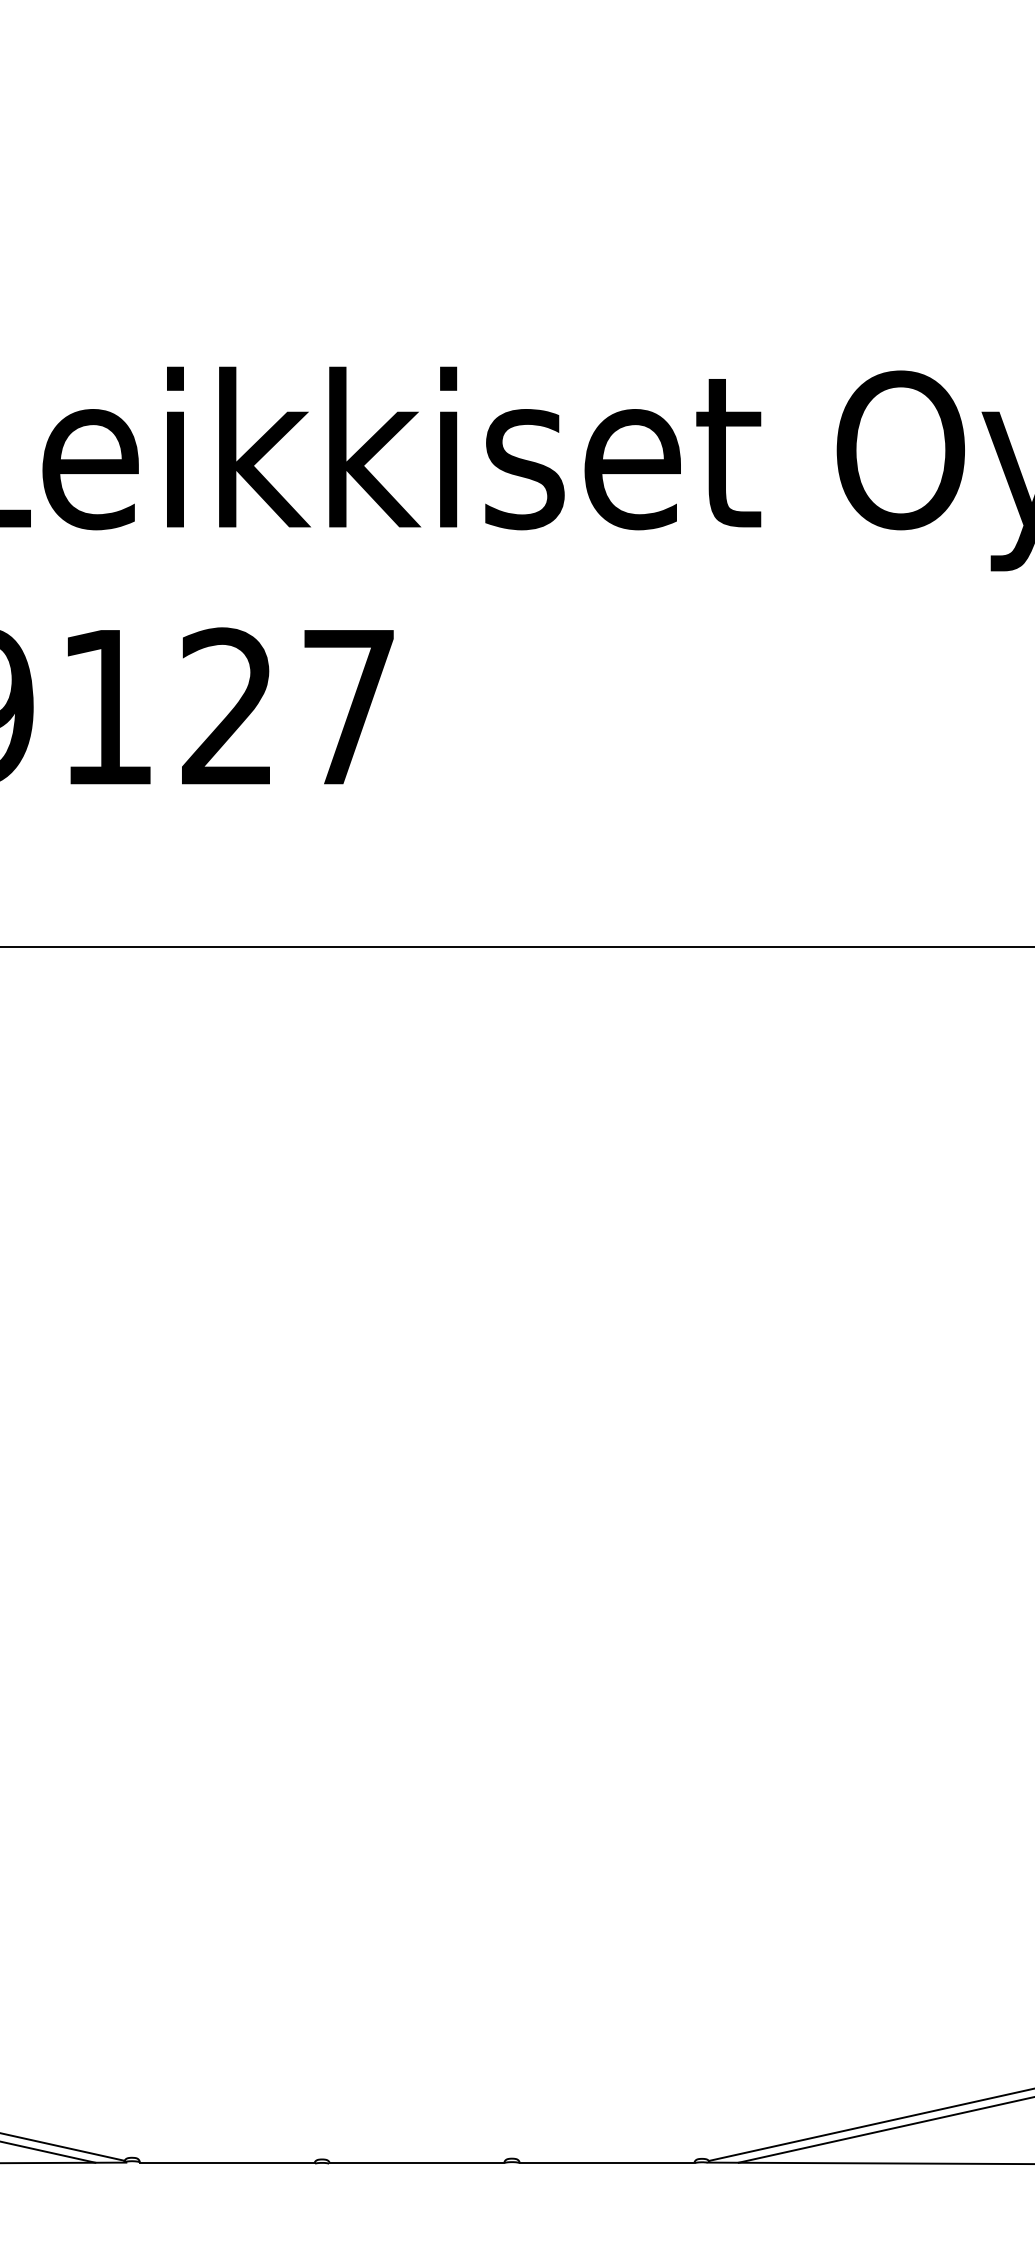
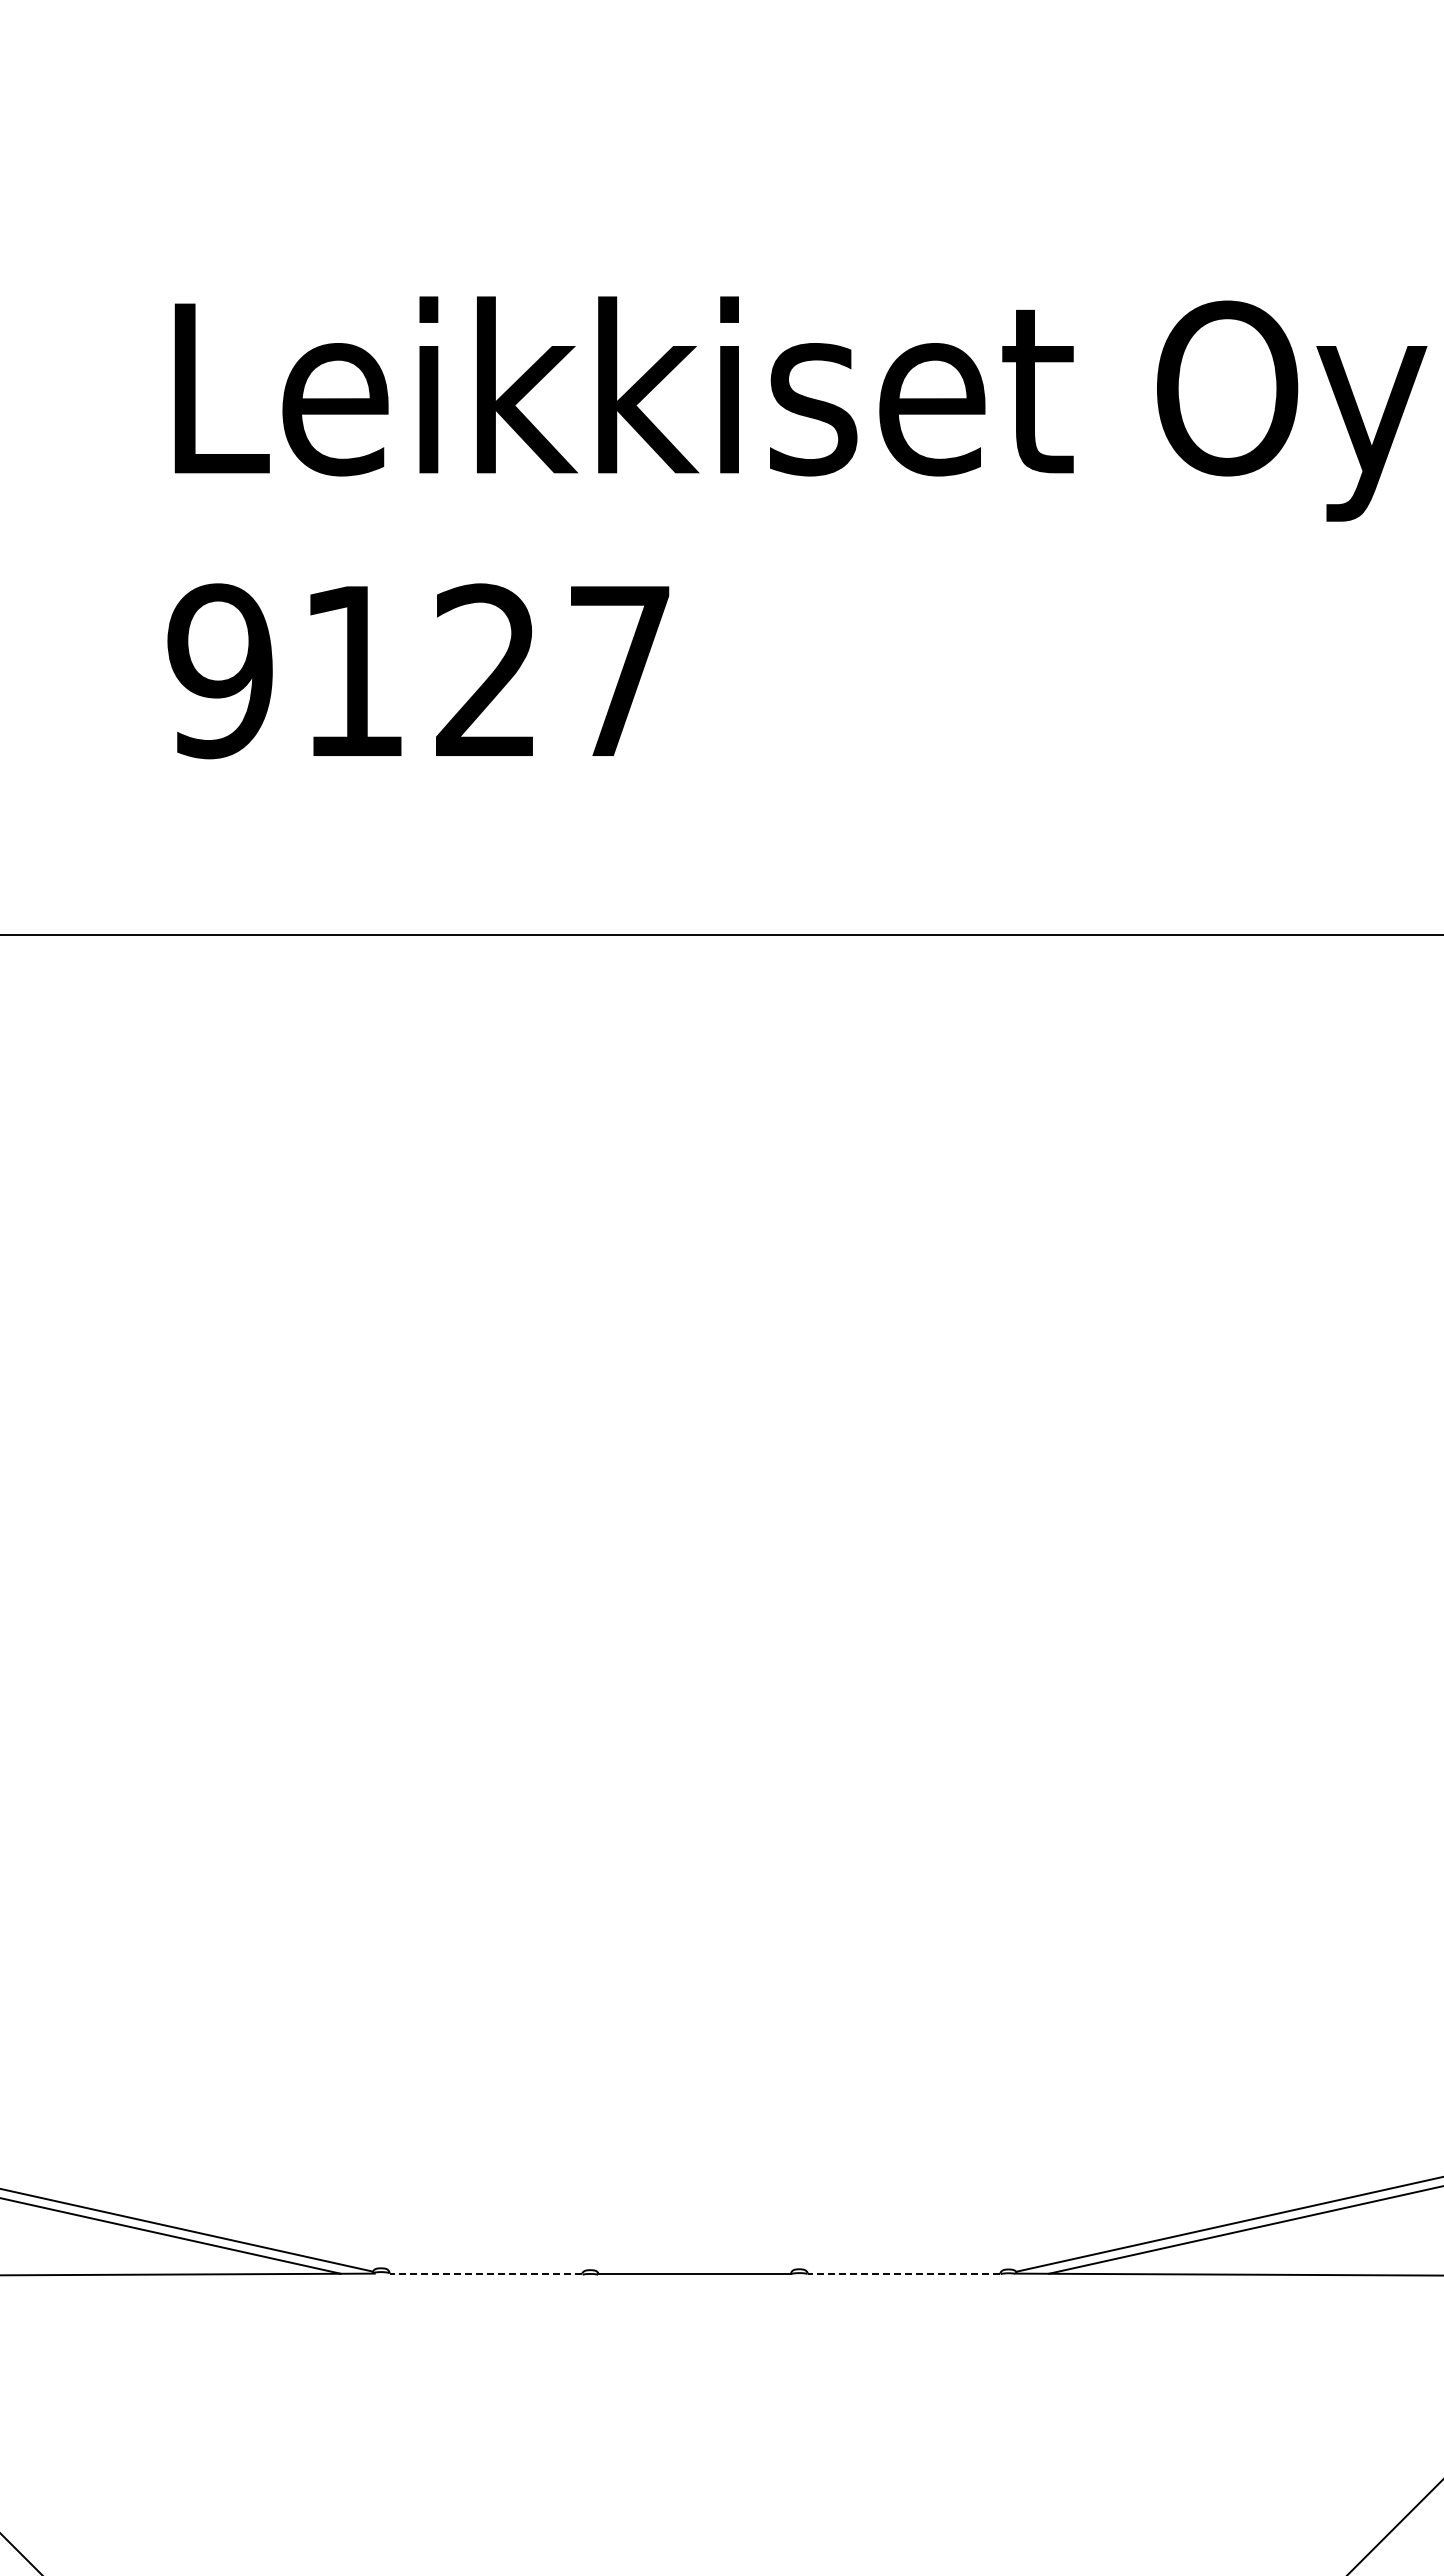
line: (226, 2162) -> (485, 2273), solid -> dashed
line: (606, 2162) -> (903, 2273), solid -> dashed

